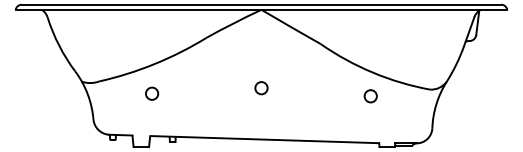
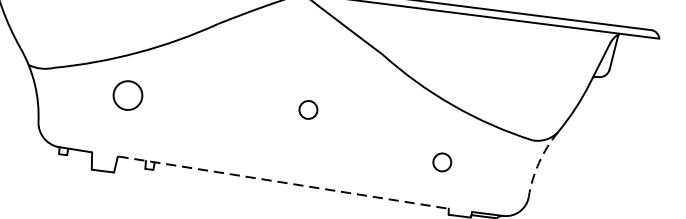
circle: (261, 88) -> (308, 110), moved
circle: (152, 93) -> (128, 95), size x1.6
circle: (370, 96) -> (441, 162), moved
arc: (436, 104) -> (539, 163), solid -> dashed
line: (265, 139) -> (284, 182), solid -> dashed

